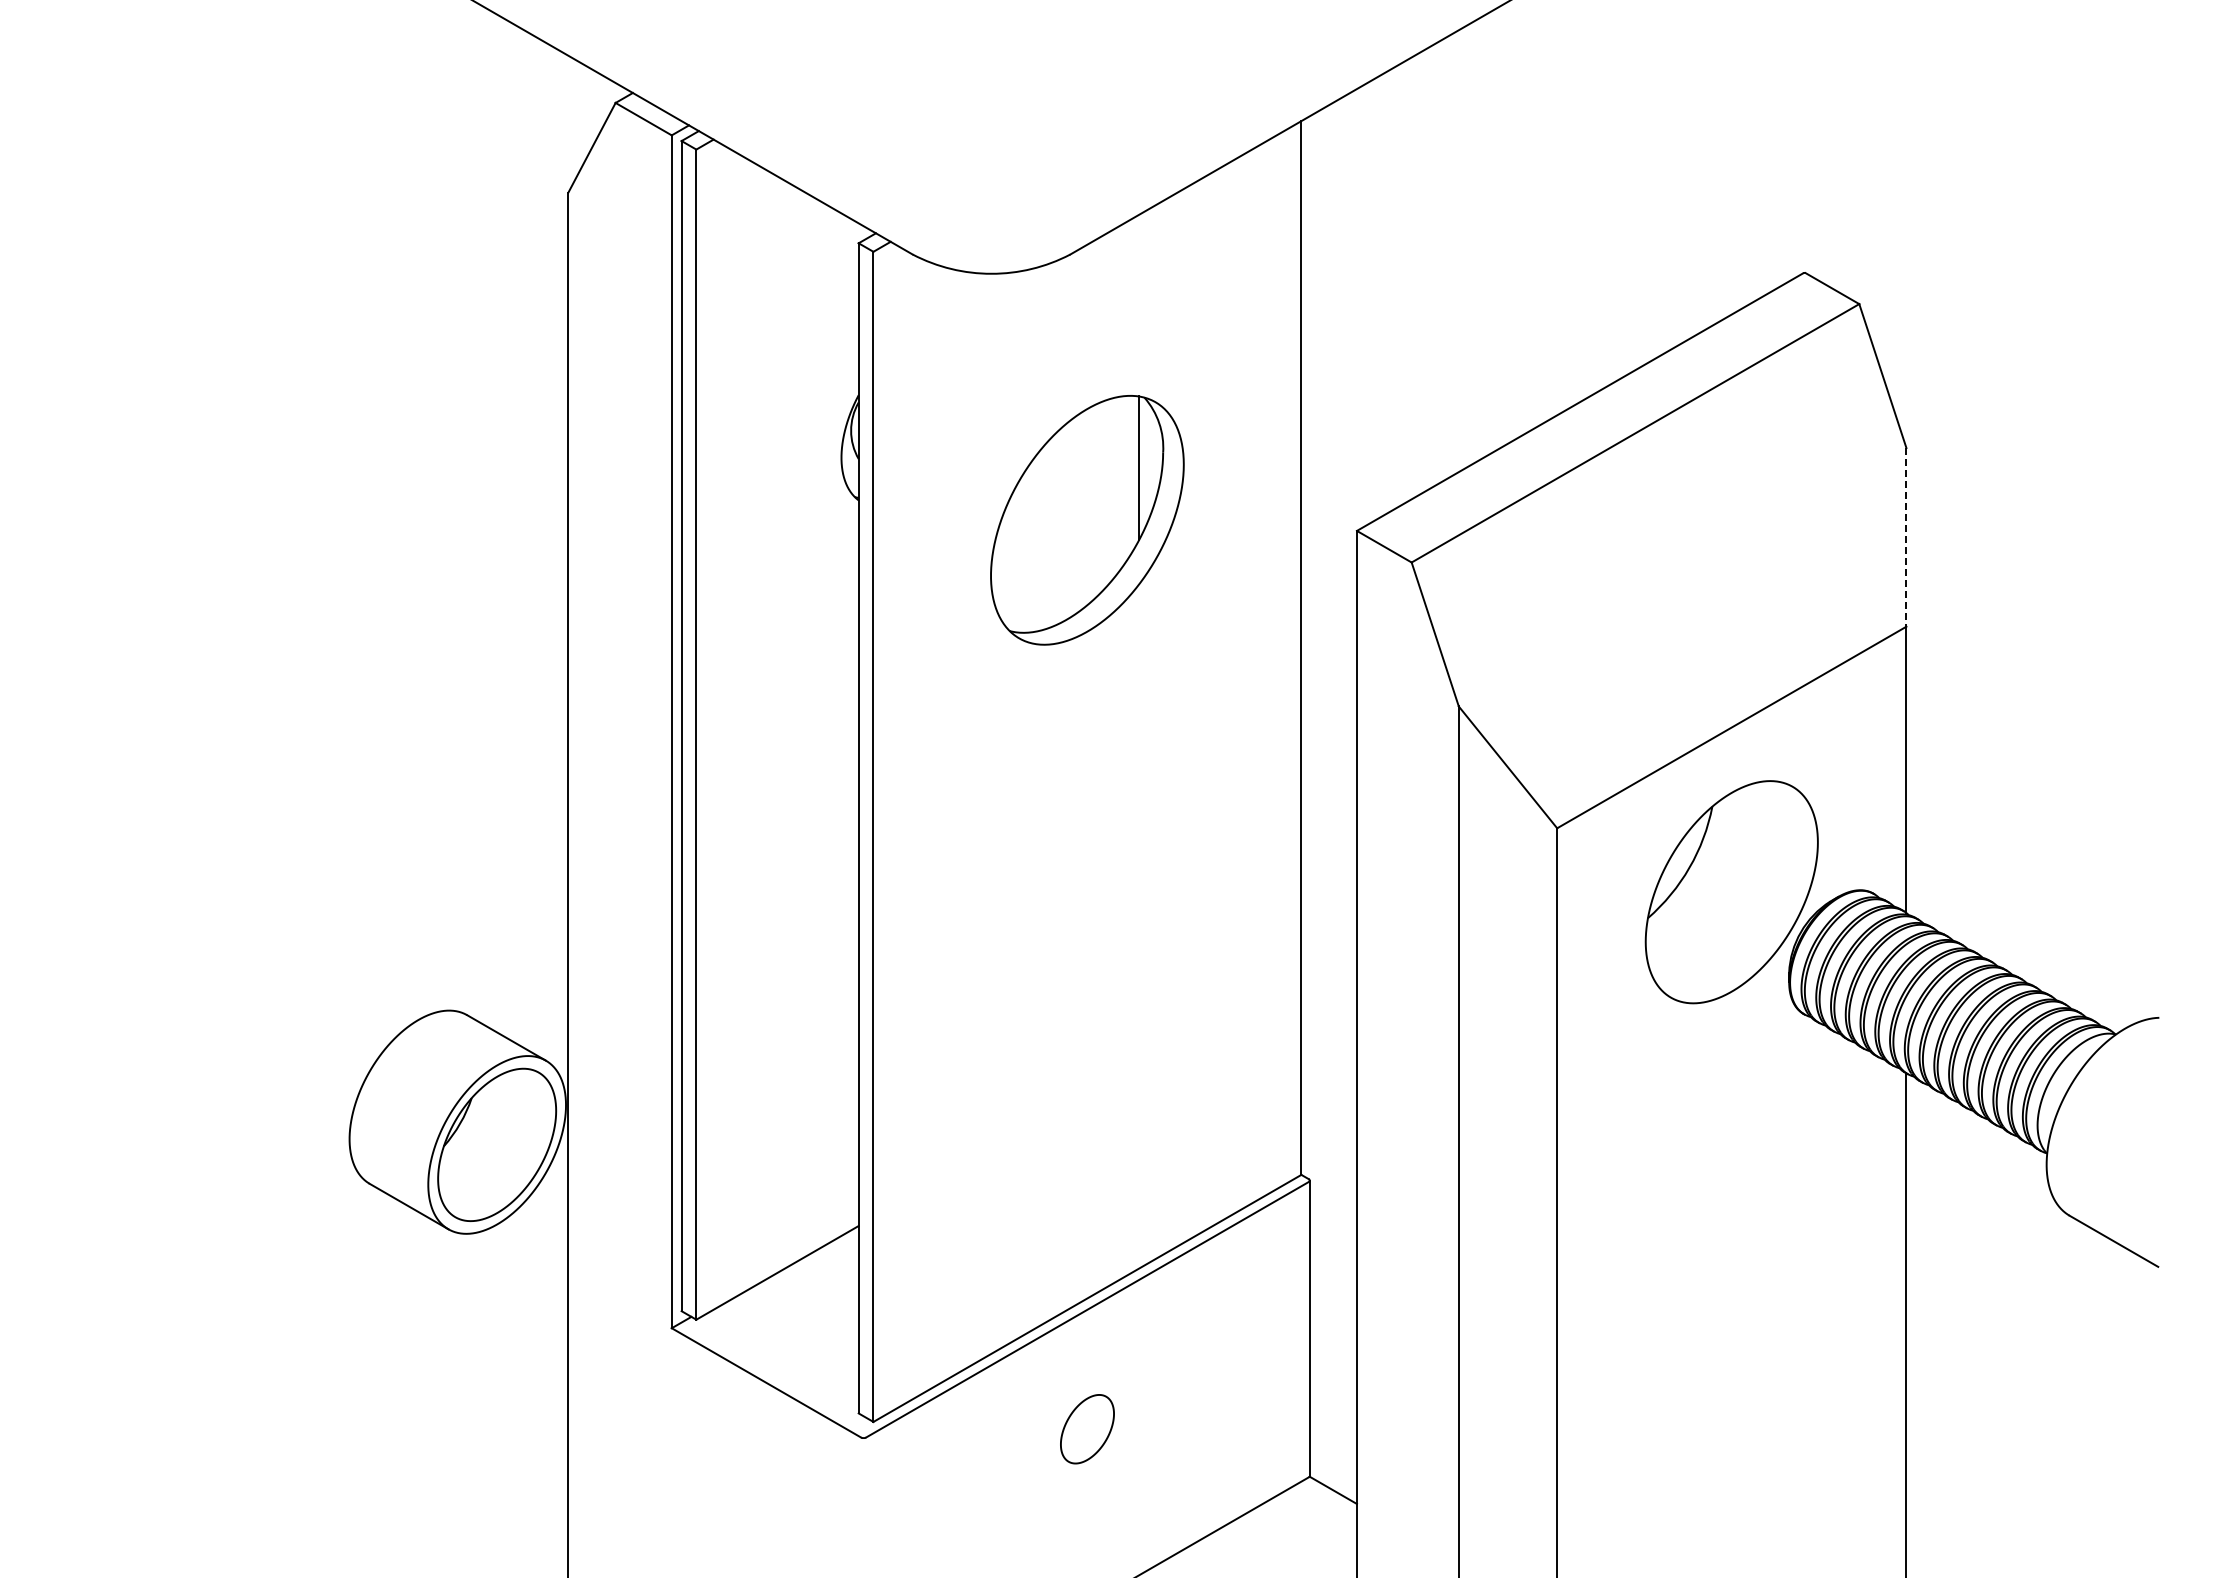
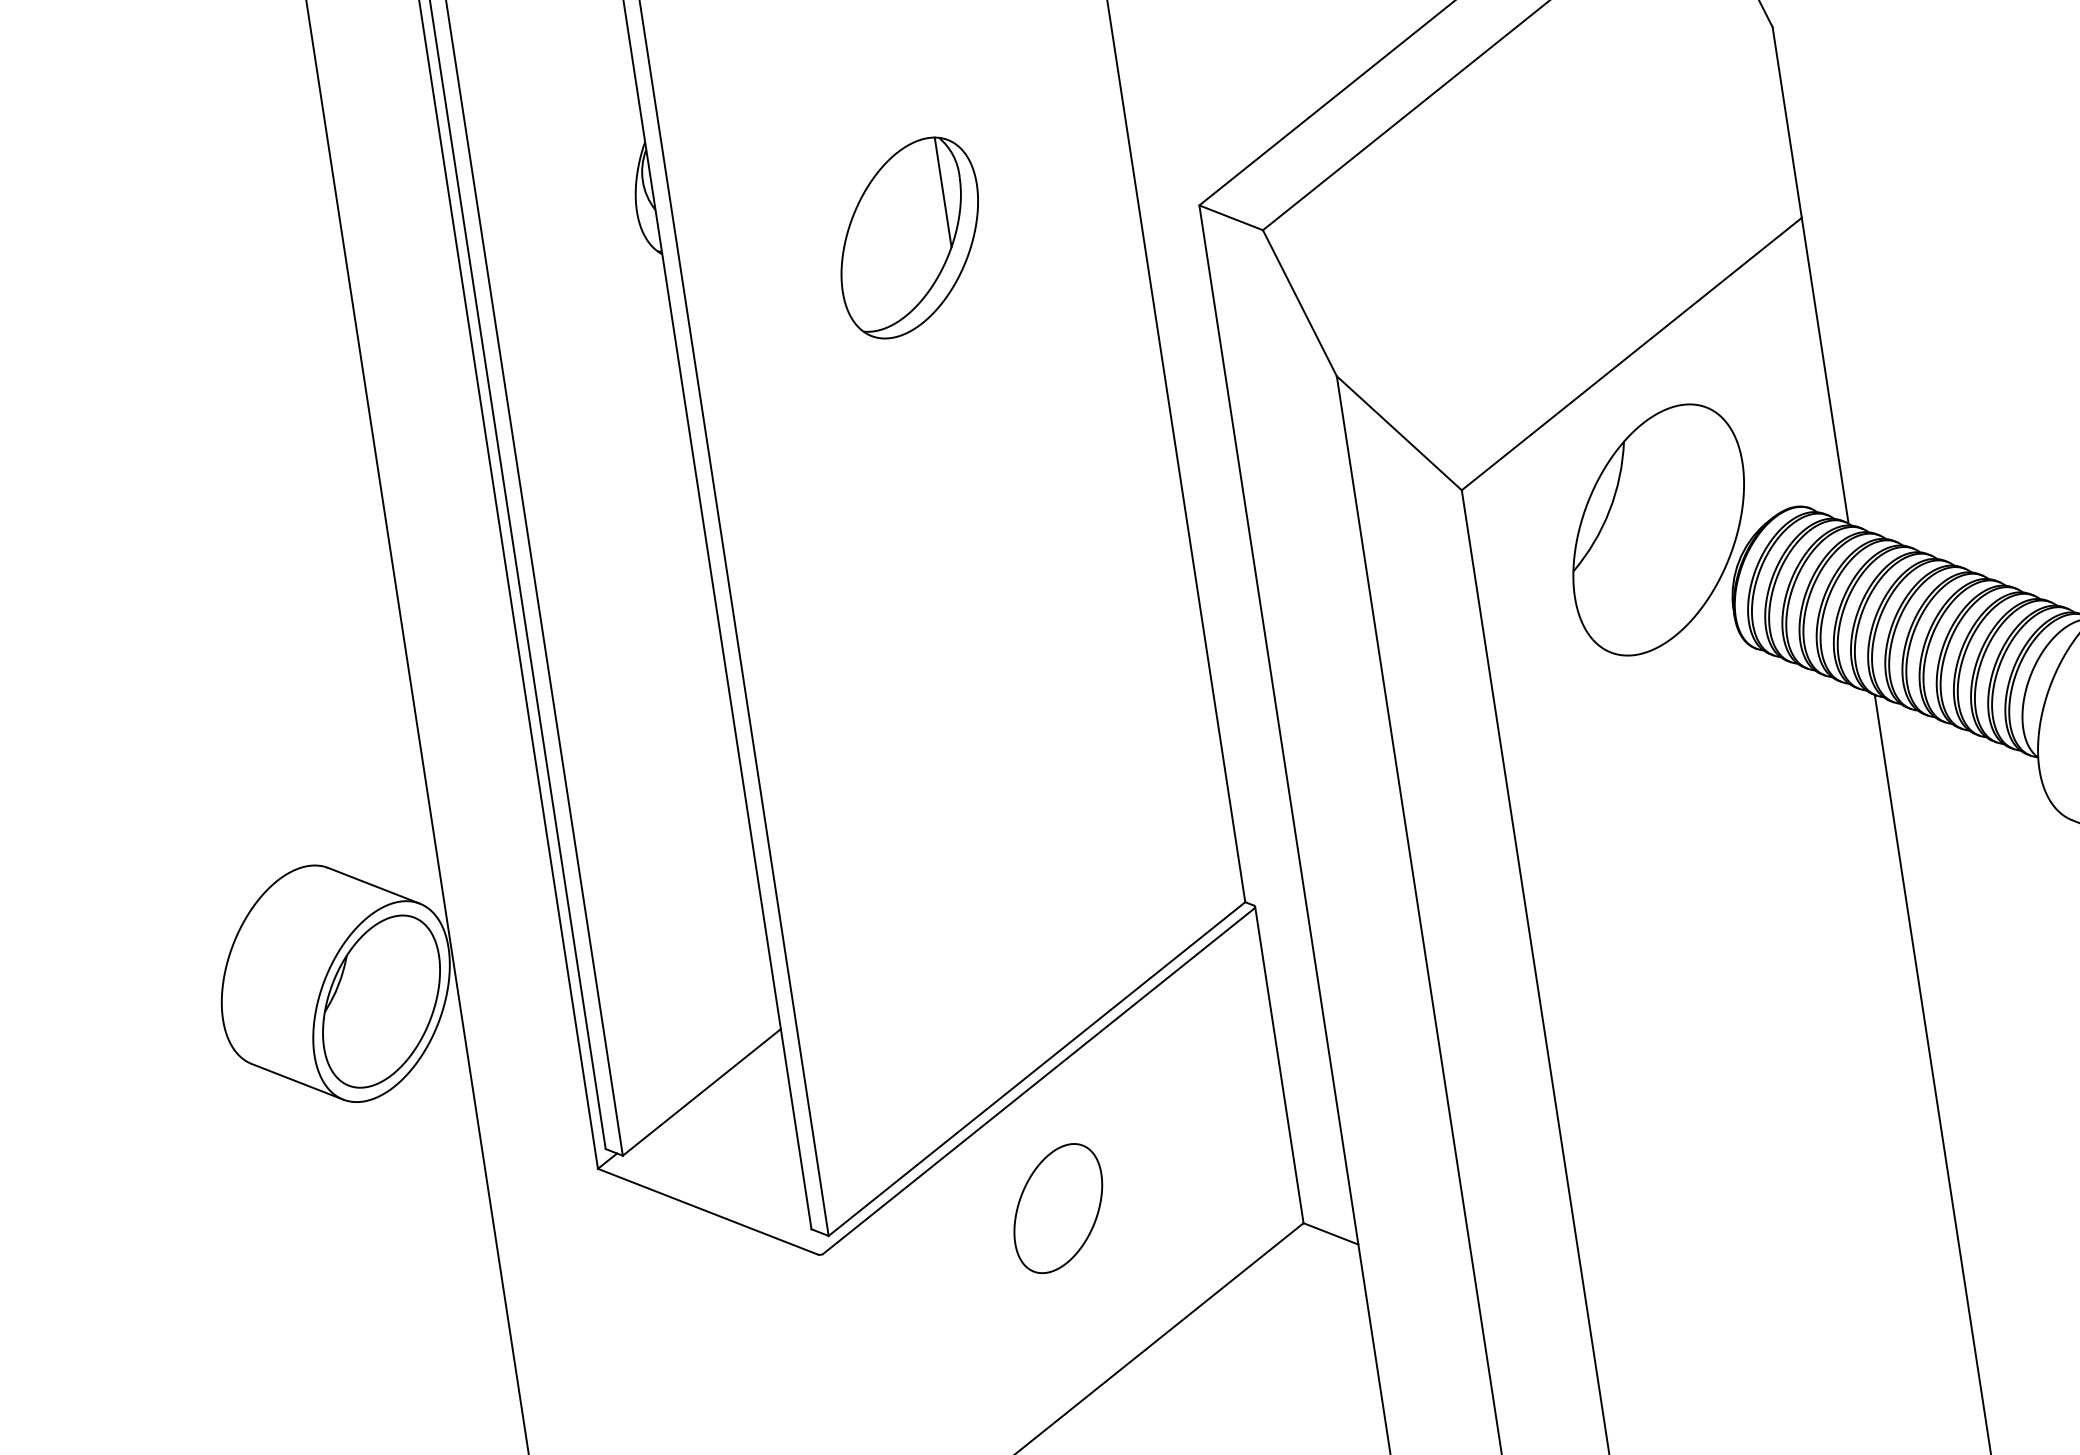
part: (1087, 519) -> (909, 237), size x0.71
line: (1906, 537) -> (1787, 122), dashed -> solid
part: (1087, 1429) -> (1058, 1209), size x1.67

